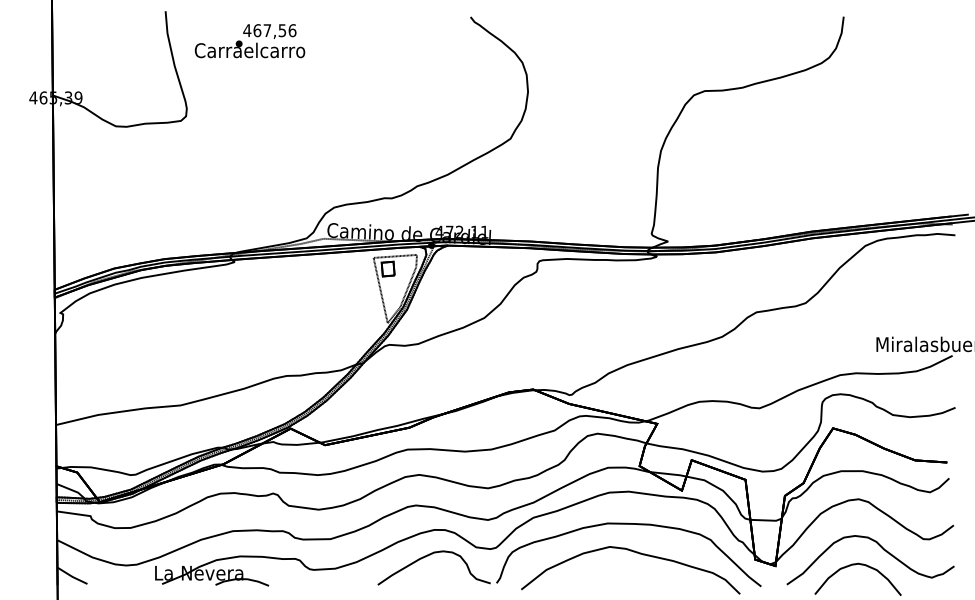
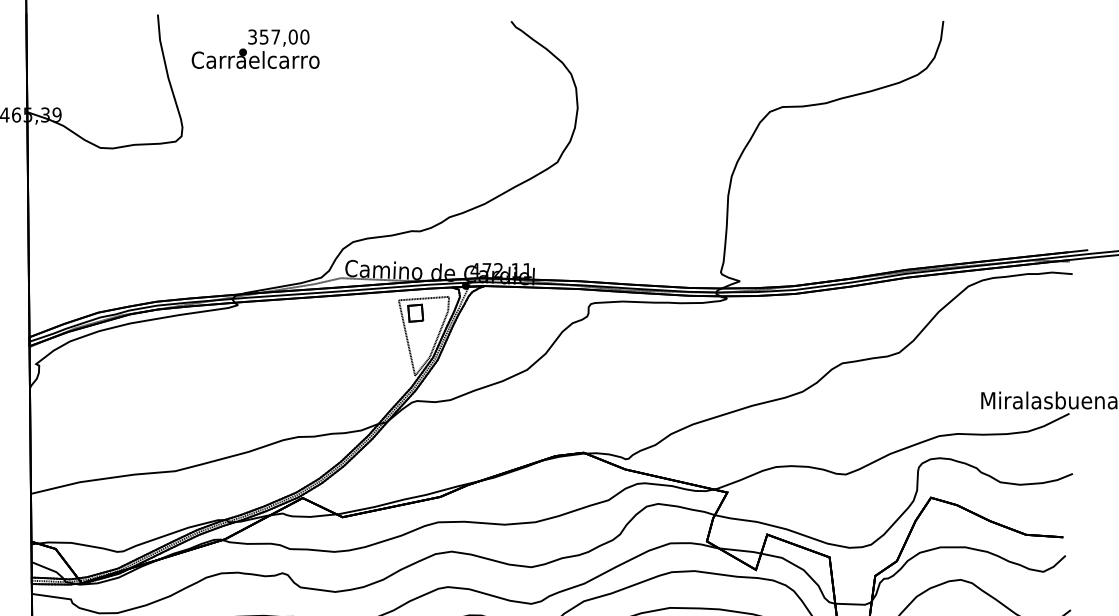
text: (269, 30) -> (278, 36), 467,56 -> 357,00

